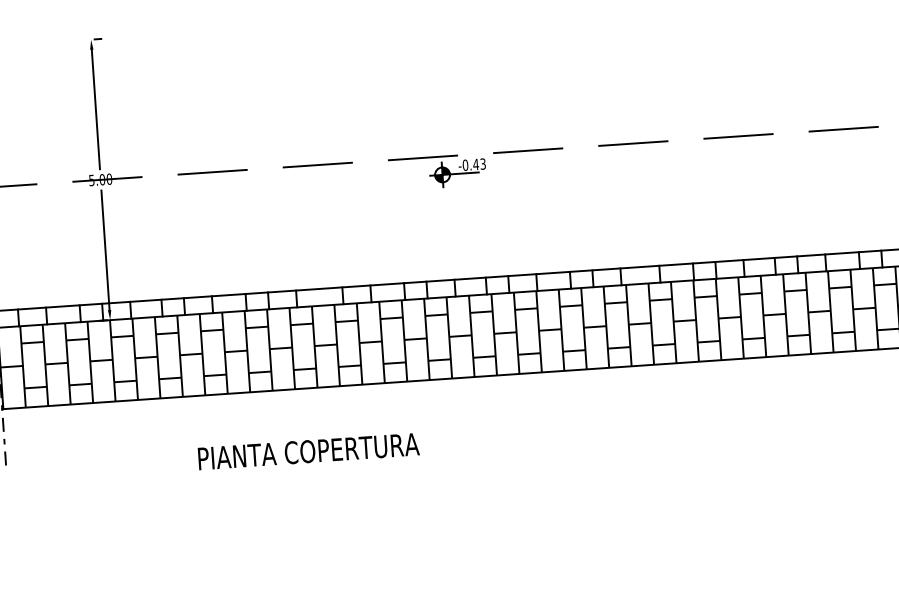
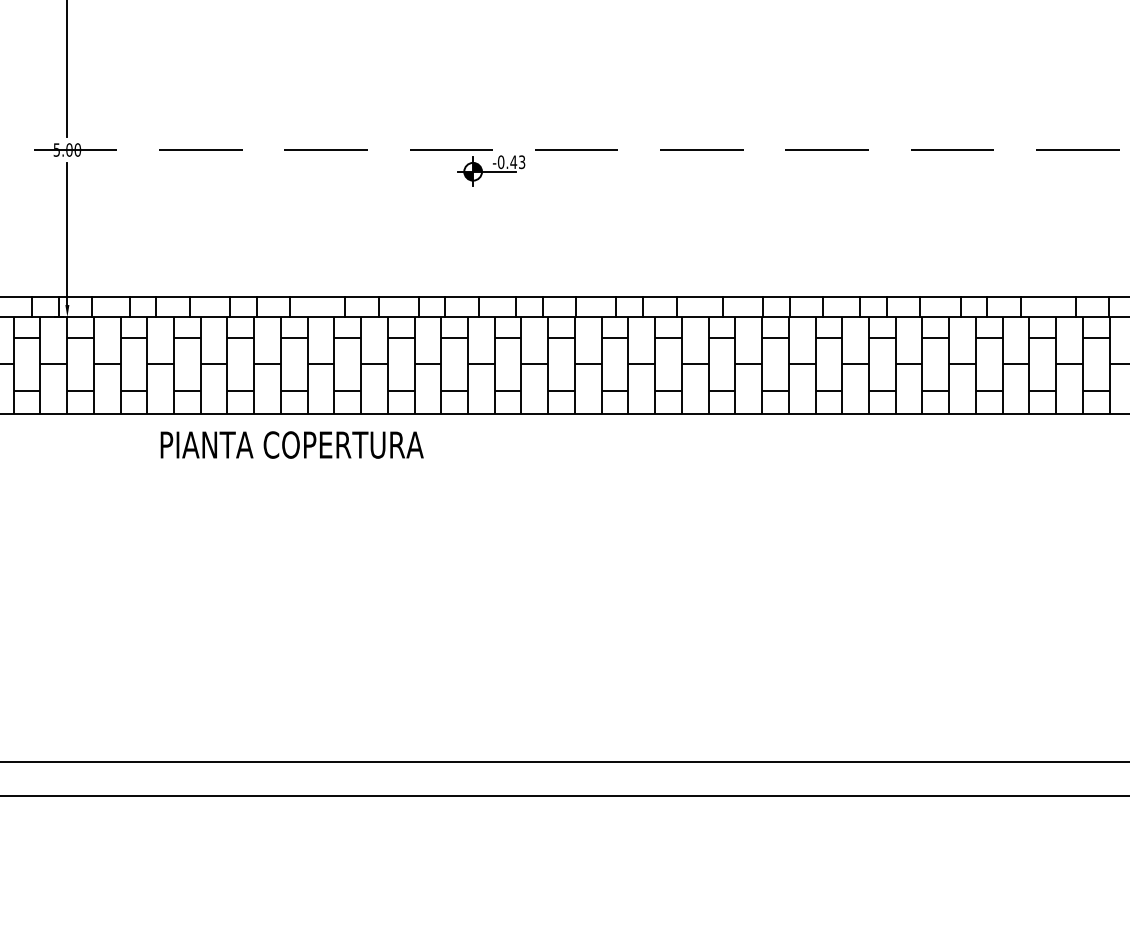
text: (308, 451) -> (291, 444), moved

